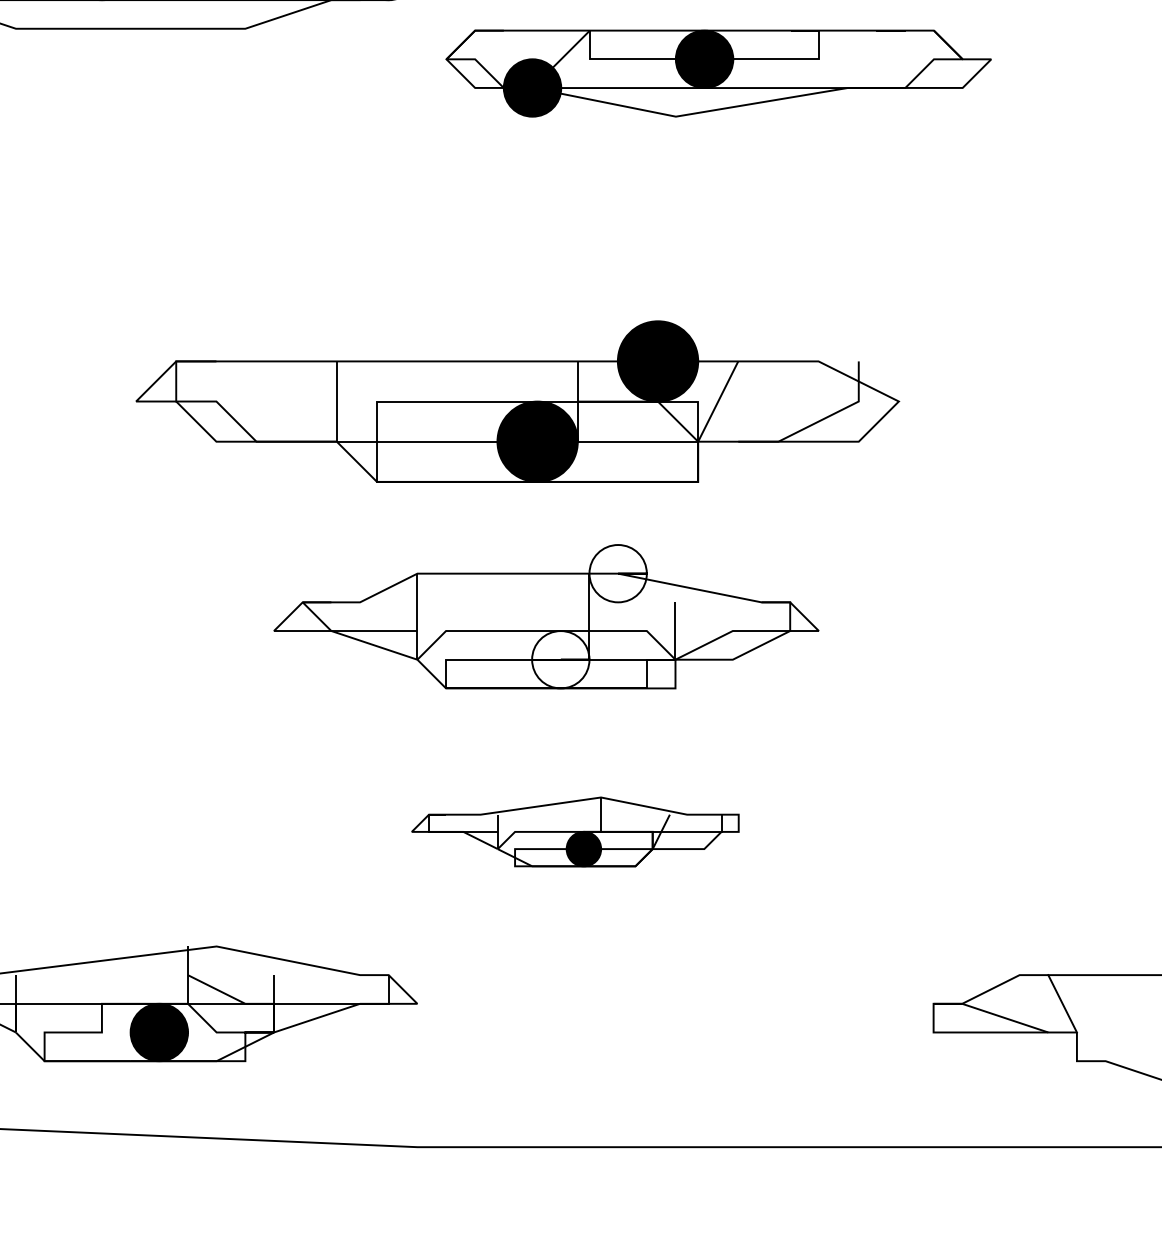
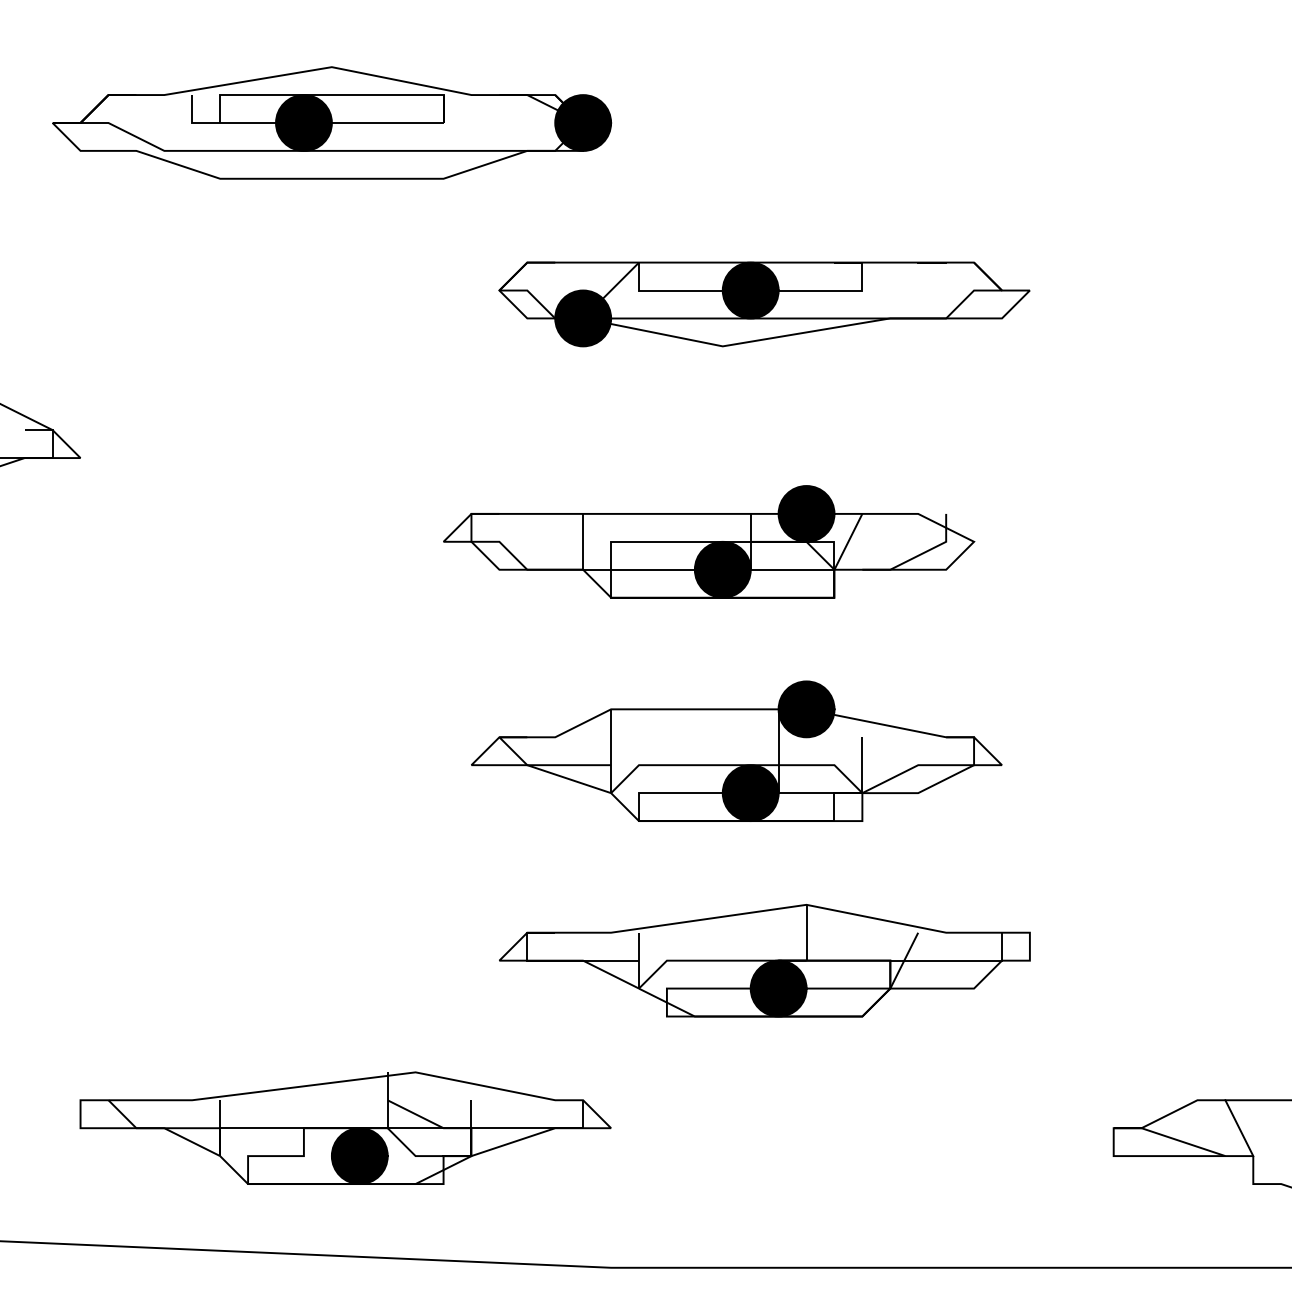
part: (718, 73) -> (764, 304), moved
part: (518, 401) -> (709, 541), size x0.71
fill: (618, 573) -> (806, 709), added
fill: (560, 660) -> (750, 793), added
part: (574, 831) -> (764, 960), size x1.67

